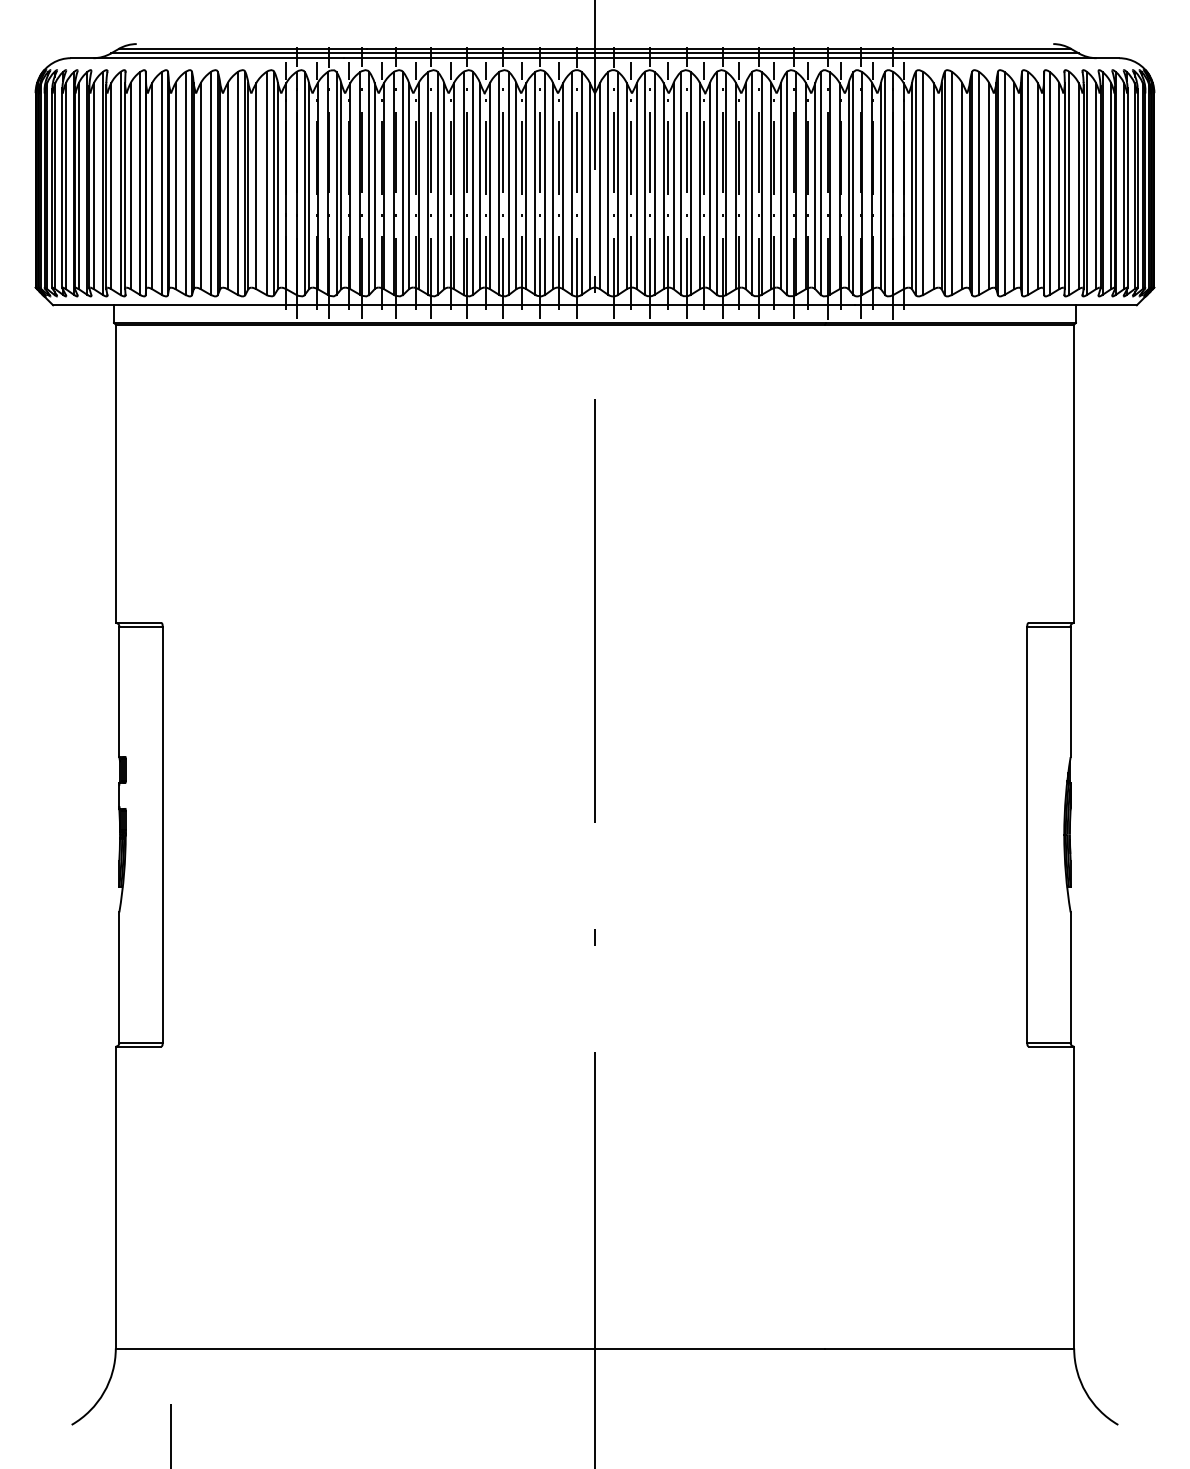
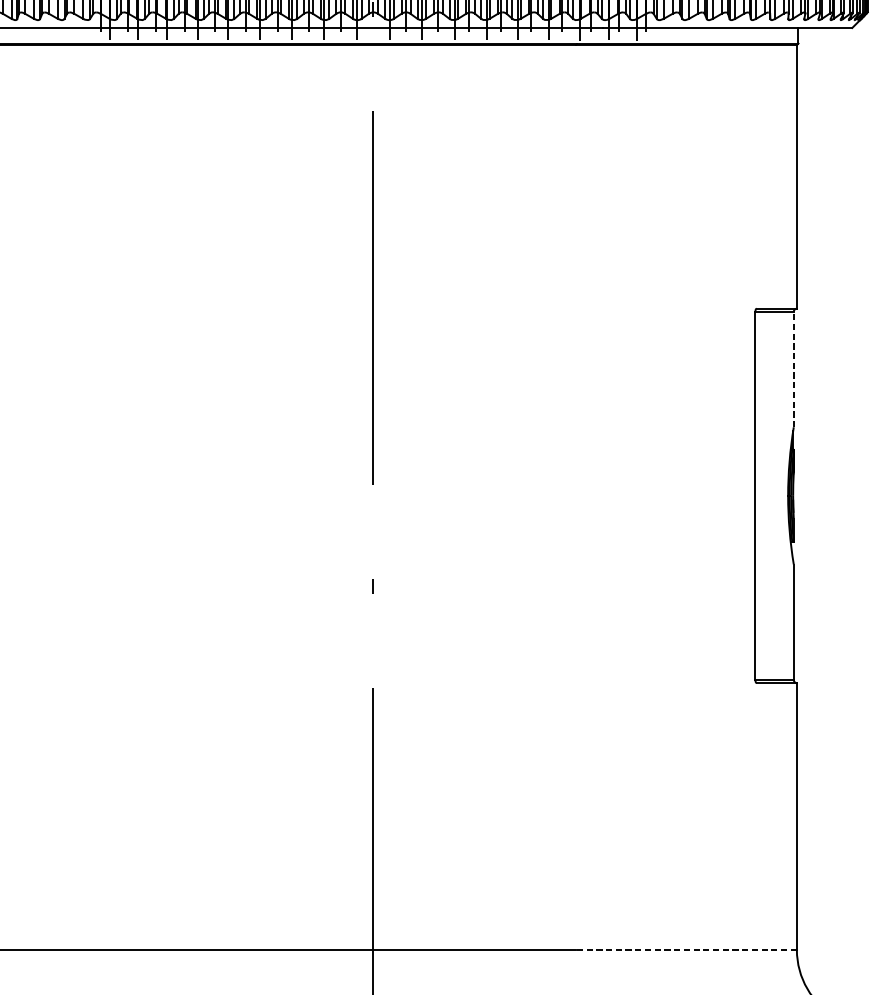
line: (1070, 691) -> (793, 369), solid -> dashed
line: (949, 1348) -> (686, 949), solid -> dashed

